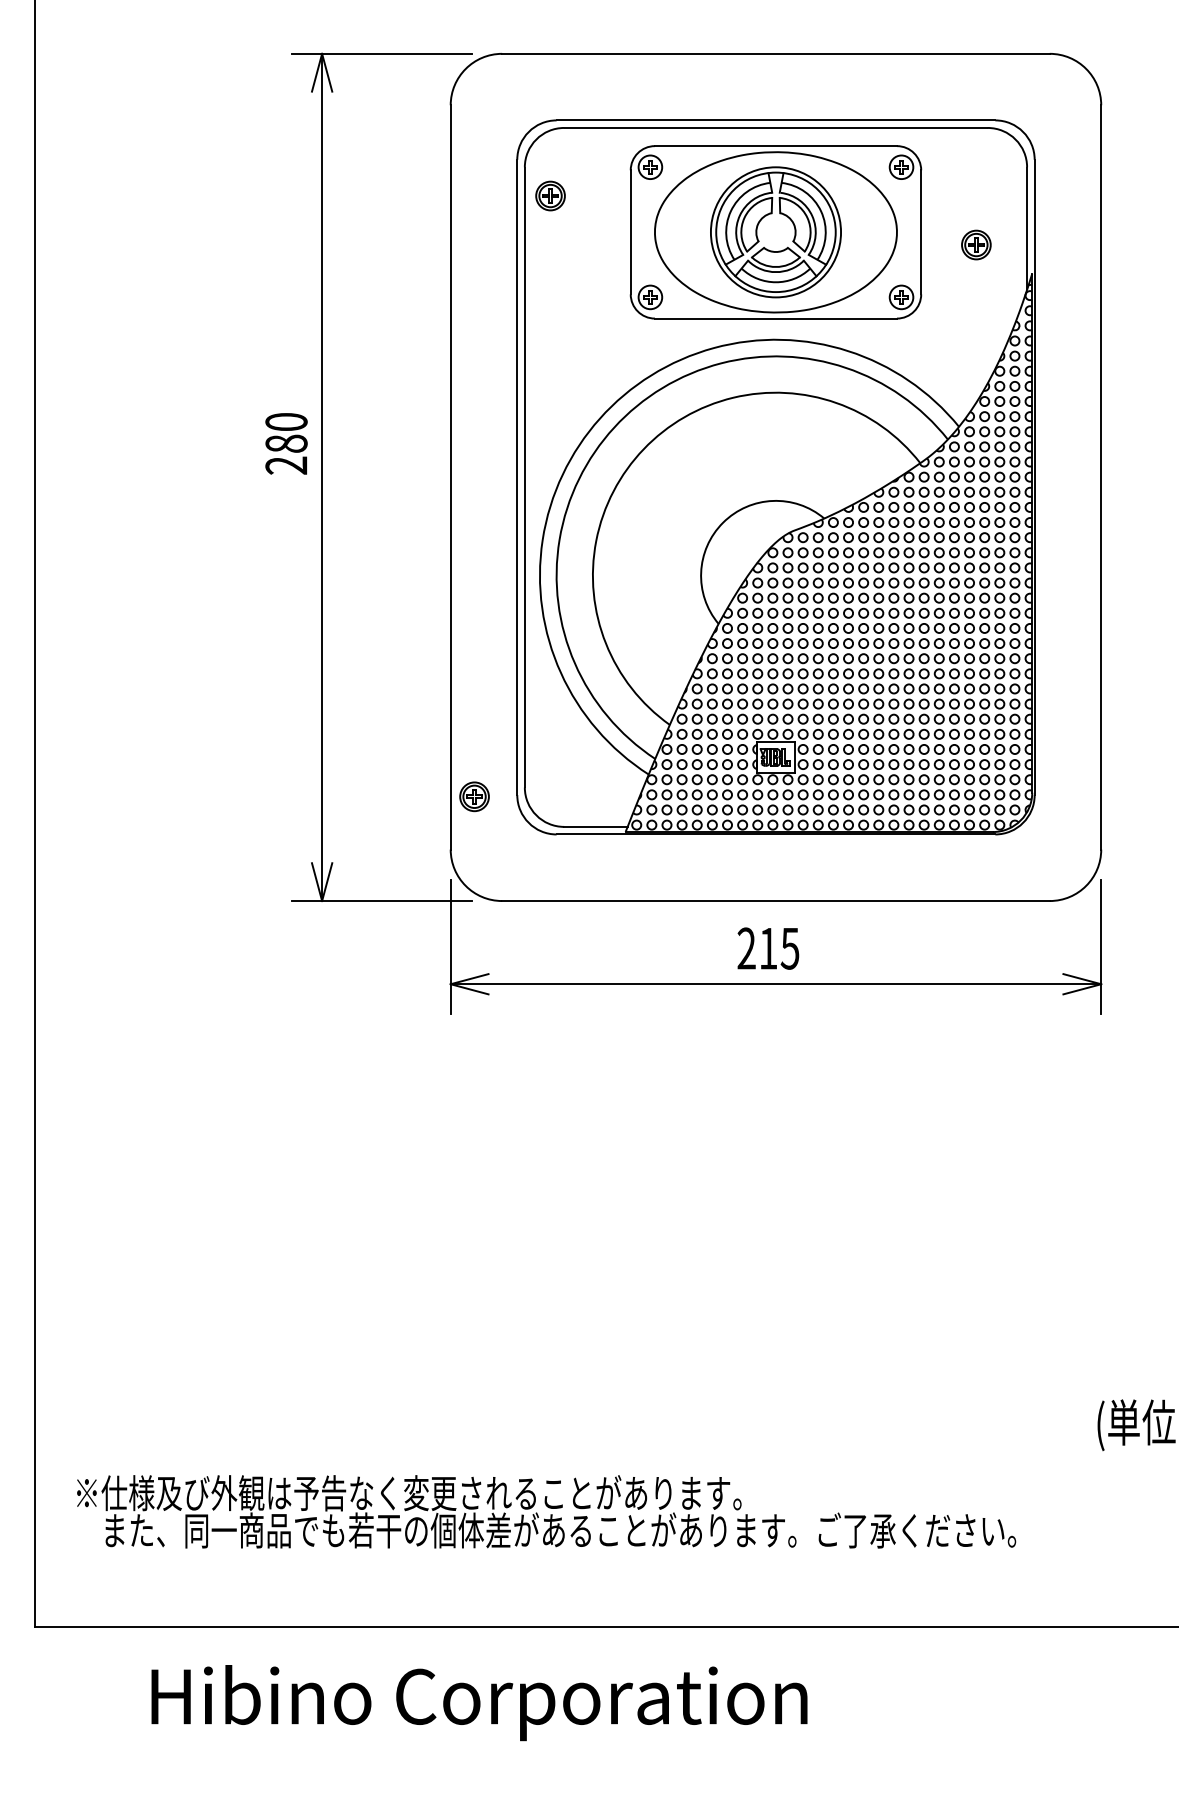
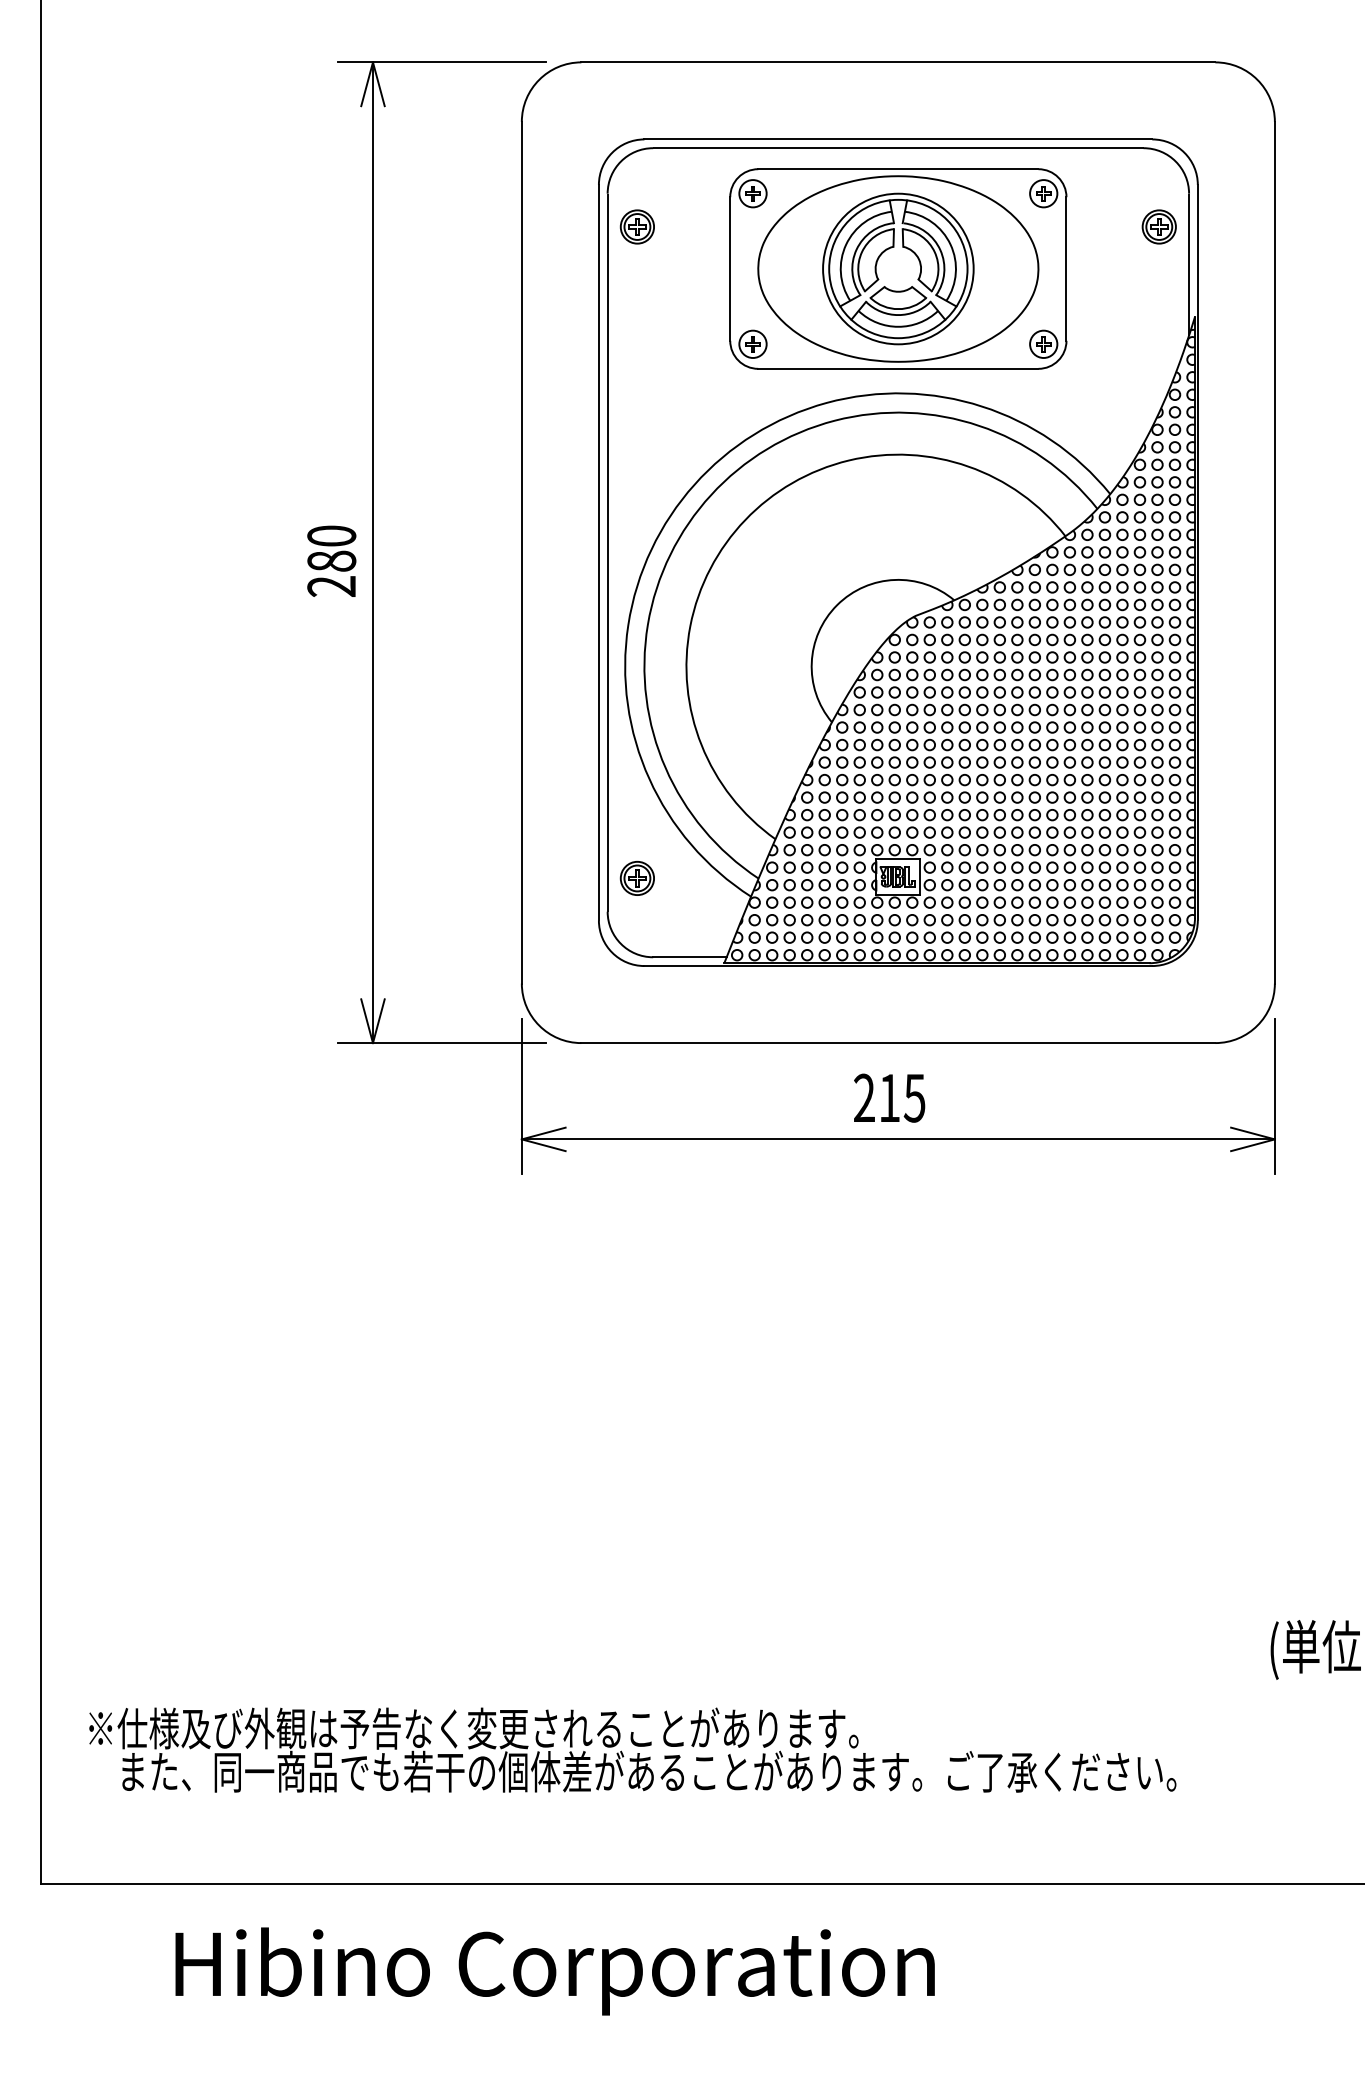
part: (976, 244) -> (1159, 226), moved
text: (286, 443) -> (331, 560), moved
part: (474, 796) -> (637, 878), moved

